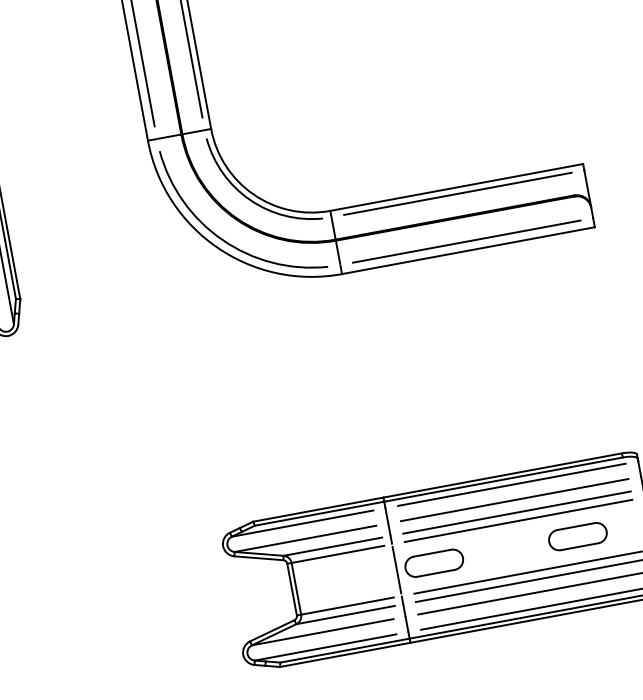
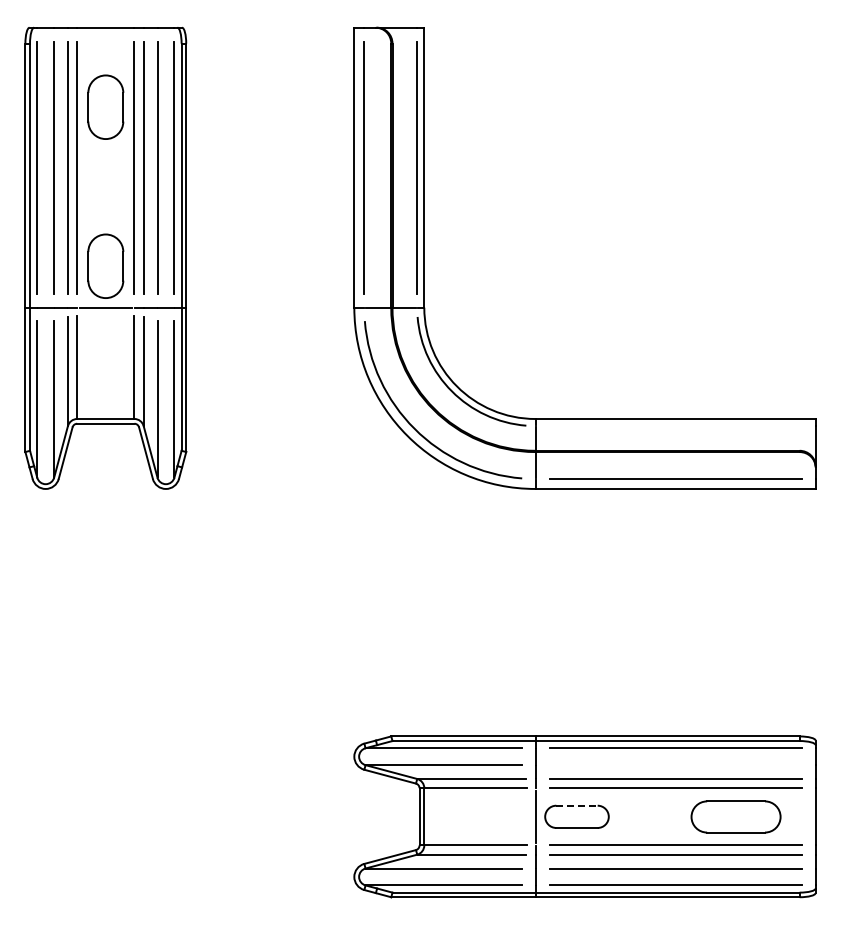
line: (457, 194) -> (675, 426), removed
line: (514, 499) -> (675, 764), removed
part: (577, 536) -> (735, 816), size x1.4
line: (432, 552) -> (577, 805), solid -> dashed

